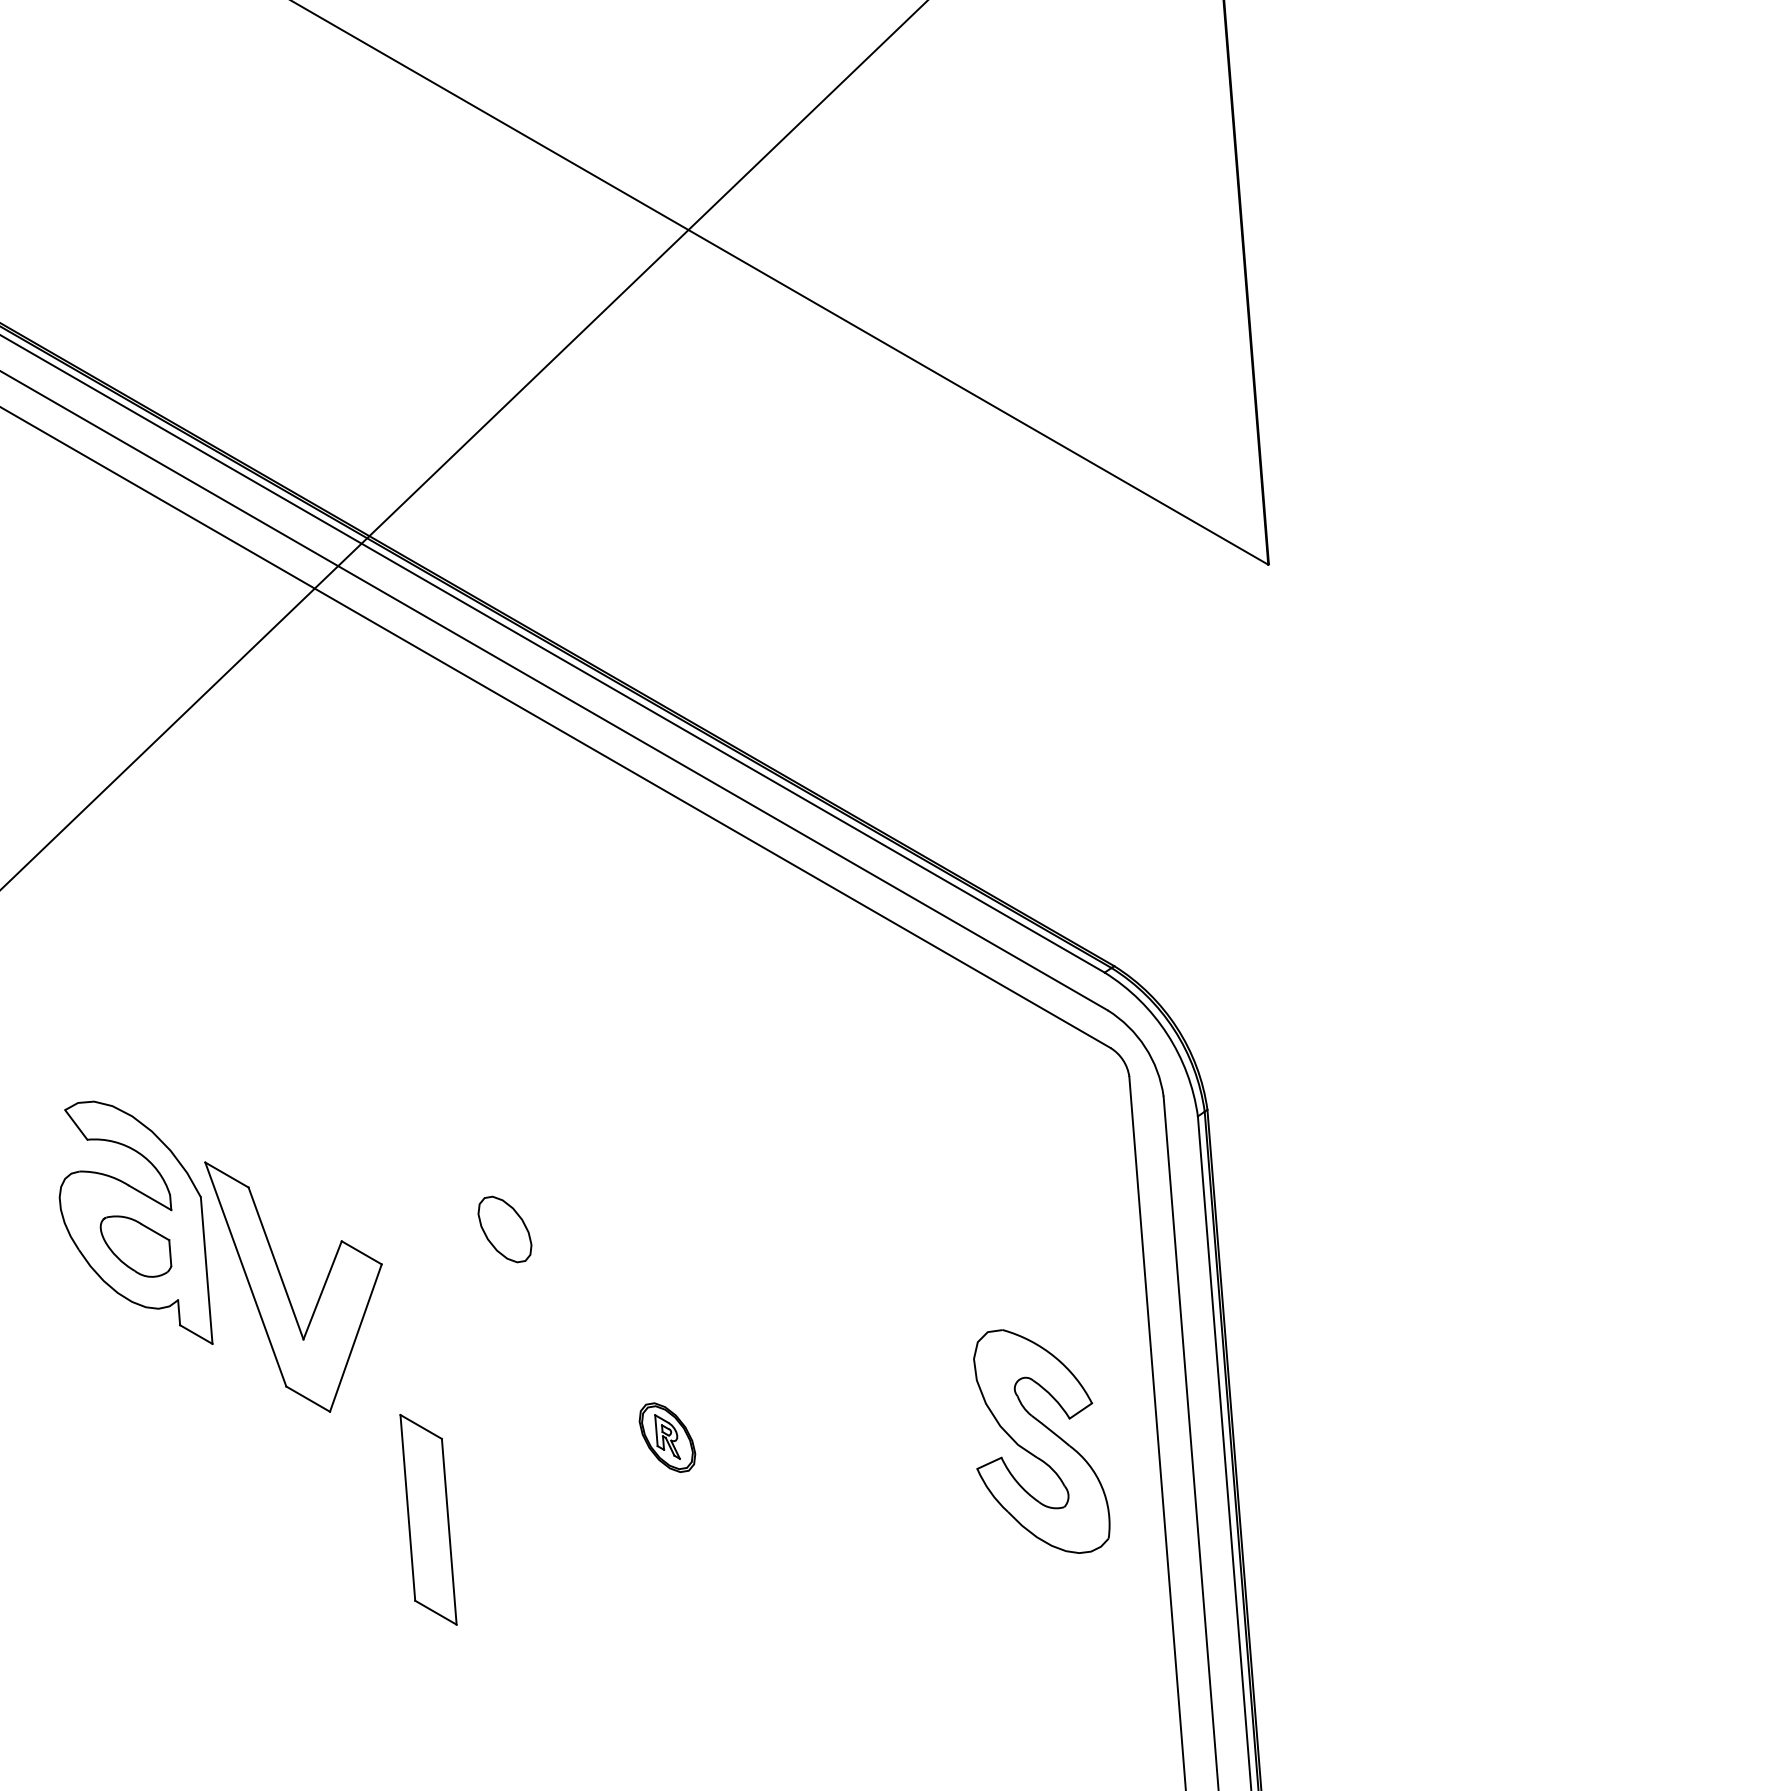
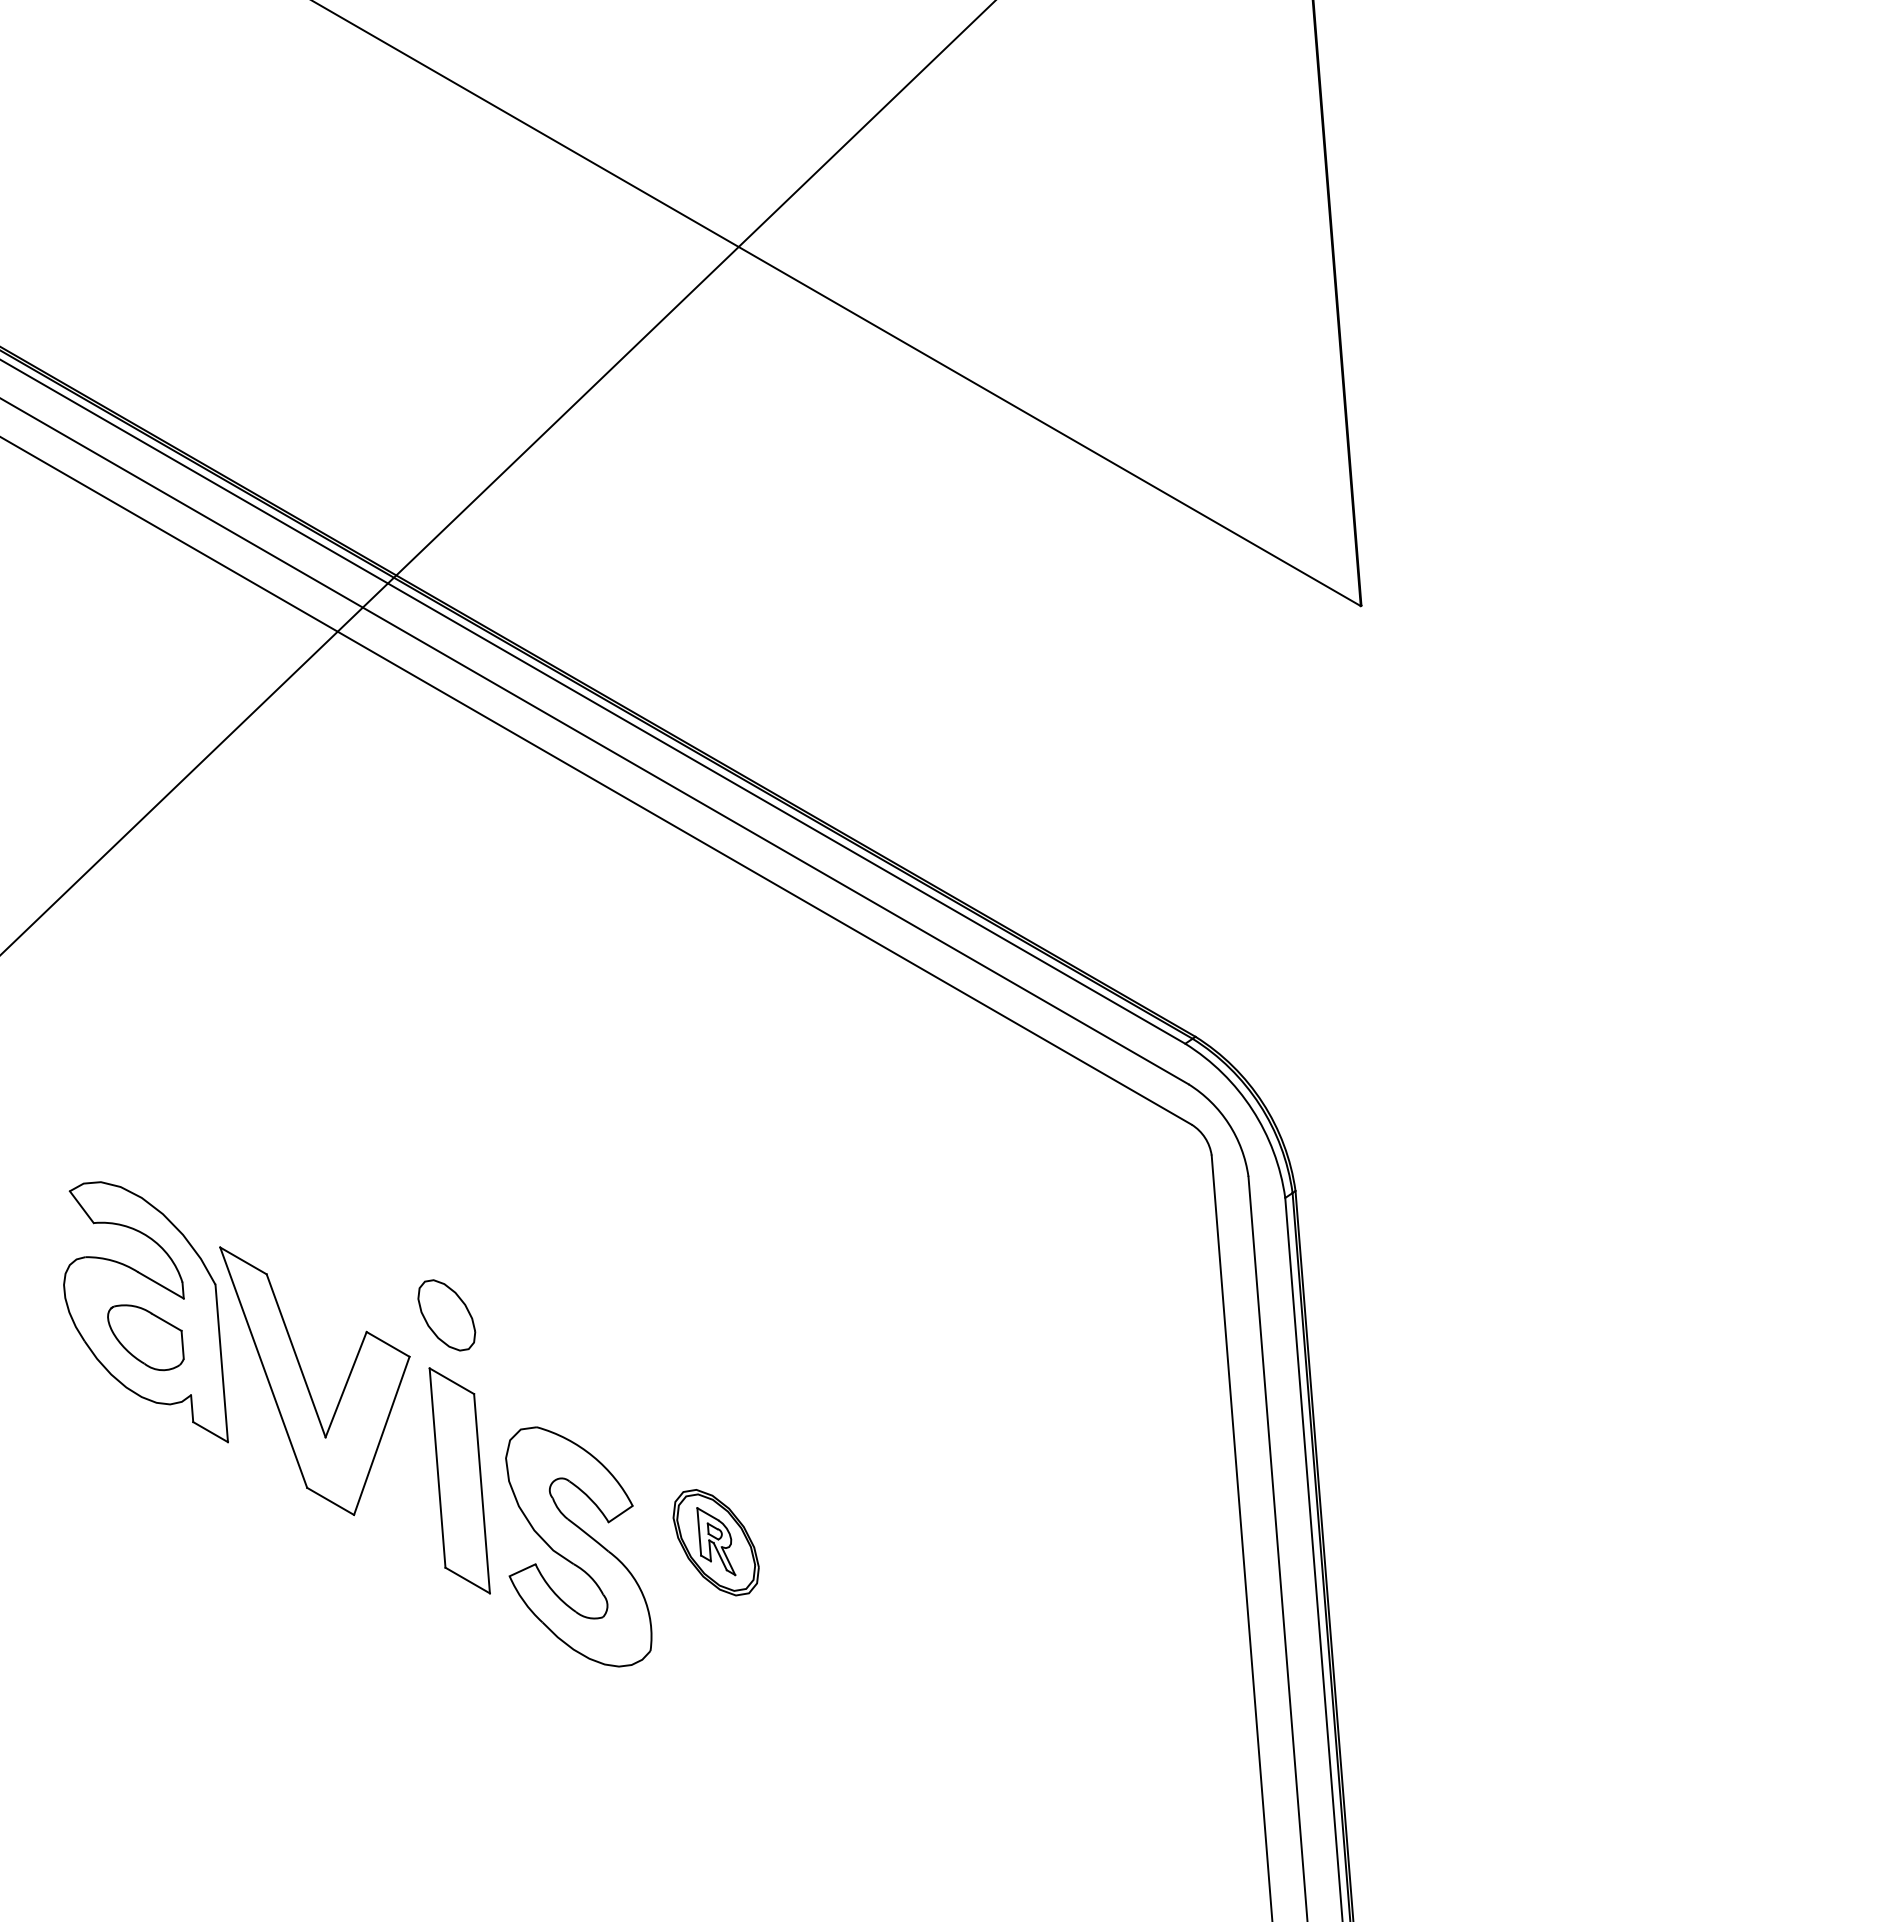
part: (504, 1229) -> (446, 1315), moved
part: (666, 1437) -> (715, 1542), size x1.43
part: (1041, 1441) -> (578, 1546), moved
part: (428, 1519) -> (459, 1480), moved

